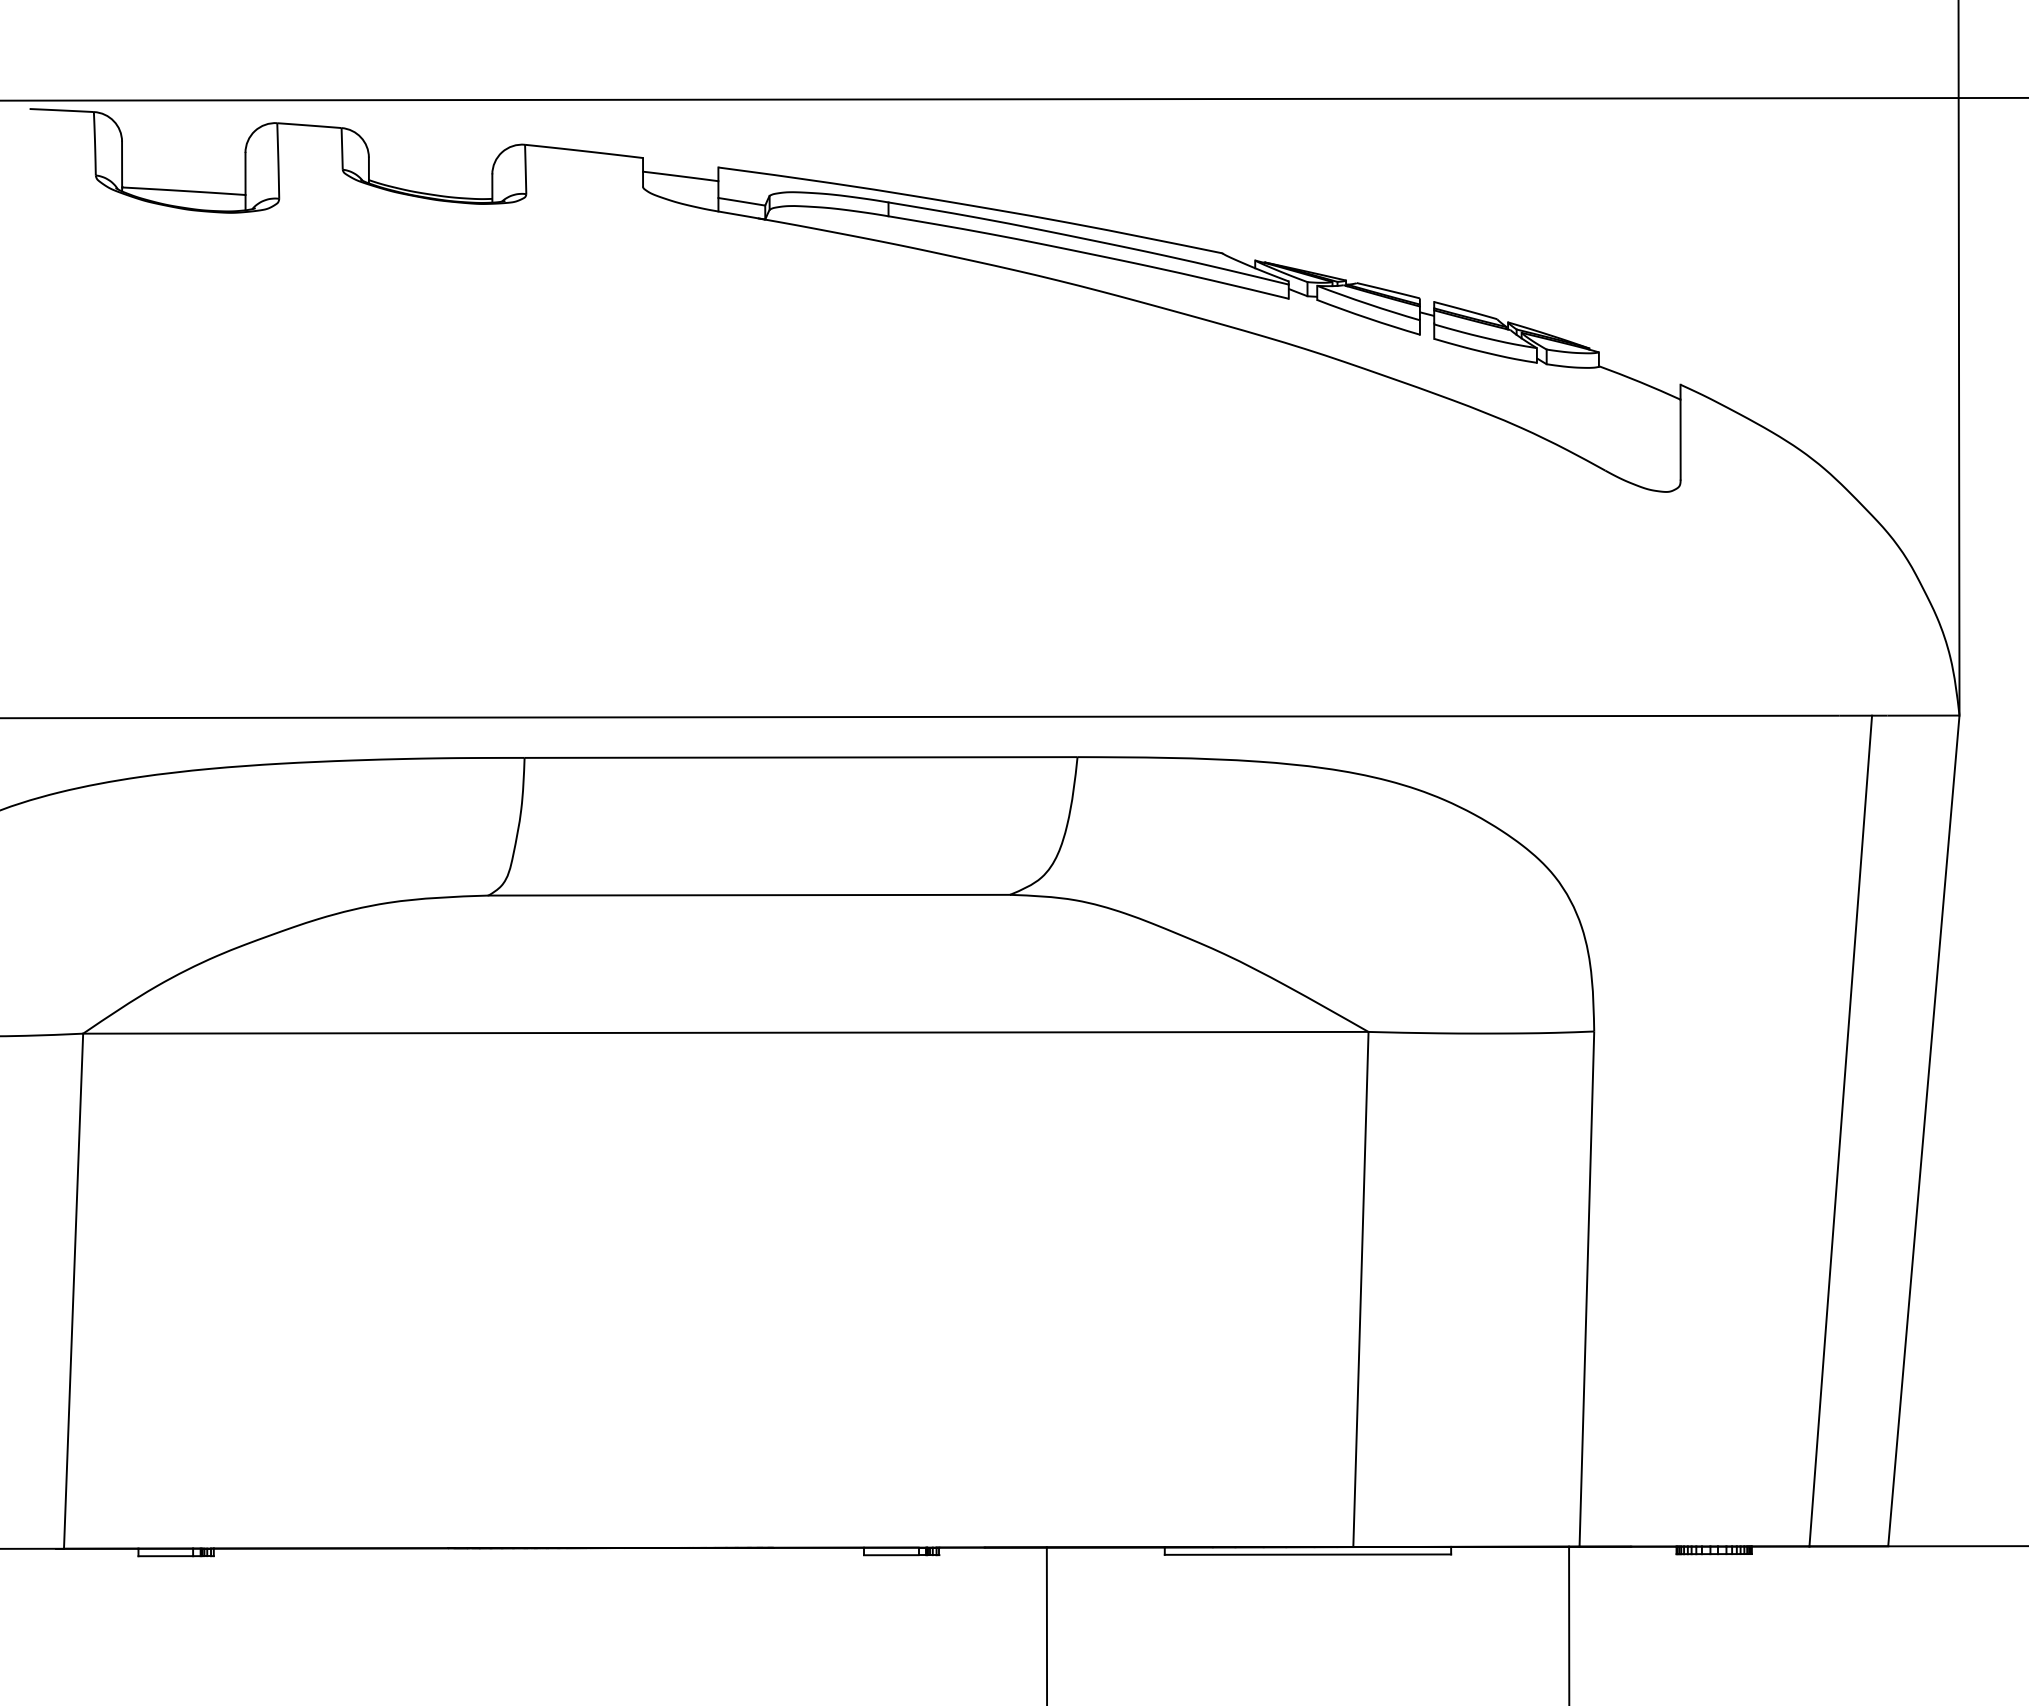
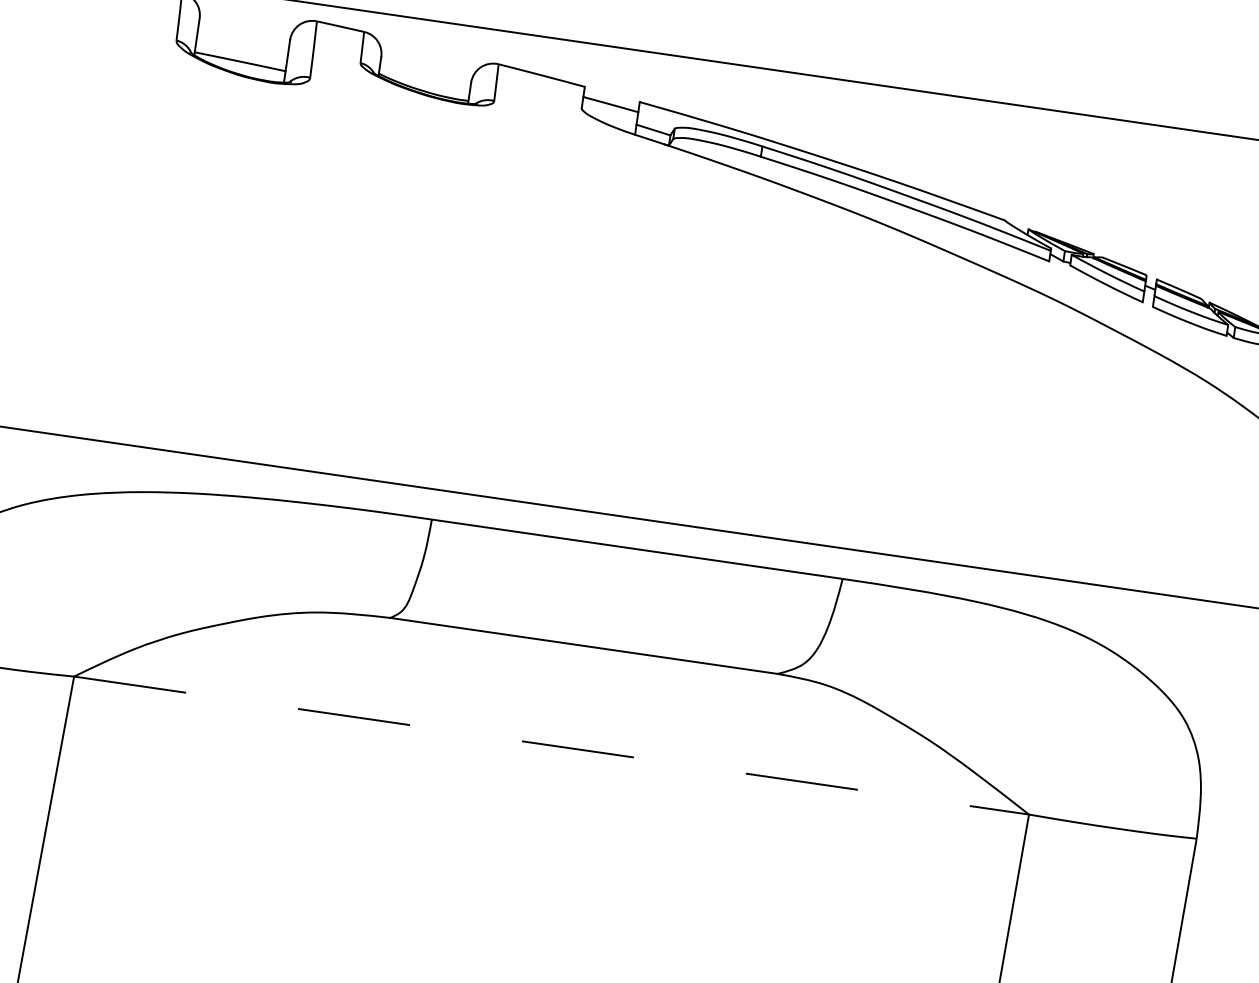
line: (725, 1032) -> (551, 745), solid -> dashed

